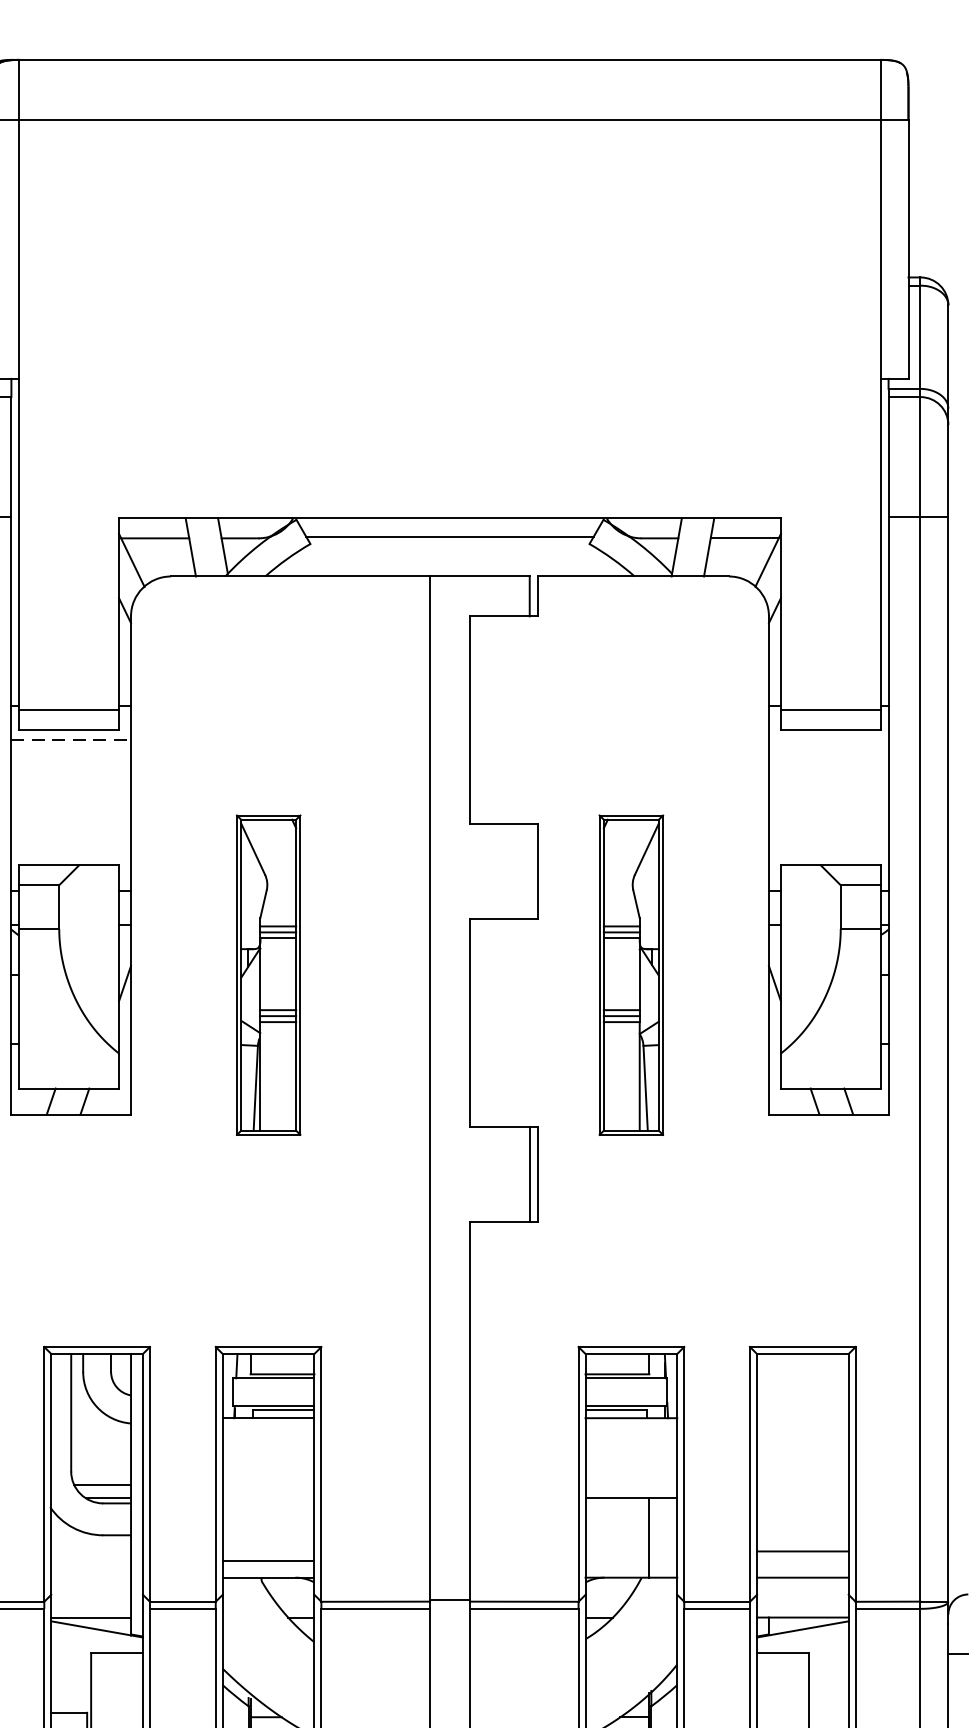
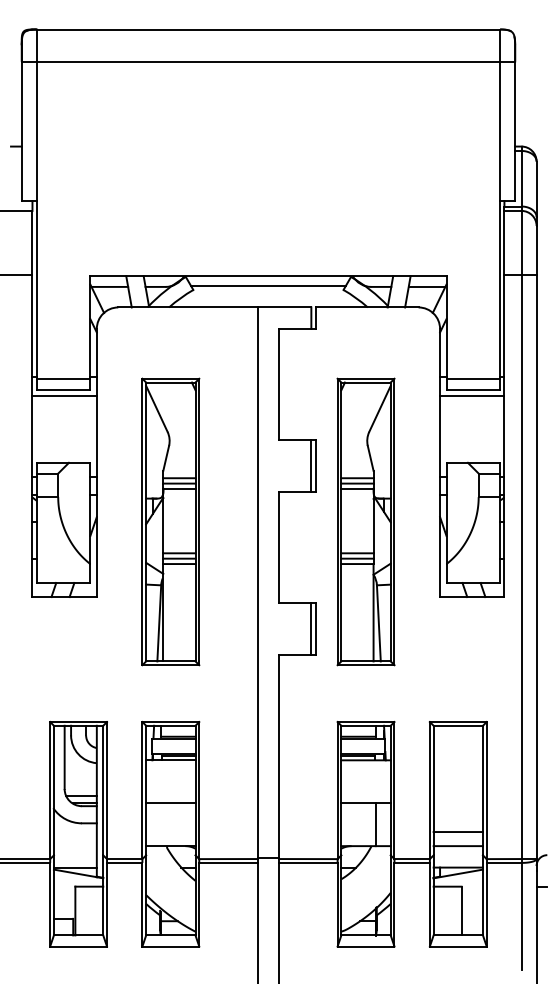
line: (72, 740) -> (65, 395), dashed -> solid
line: (829, 740) -> (472, 395), added
line: (530, 870) -> (311, 465), added
part: (267, 974) -> (170, 521), size x1.67
part: (630, 974) -> (365, 521), size x1.67
line: (267, 1561) -> (170, 803), moved

